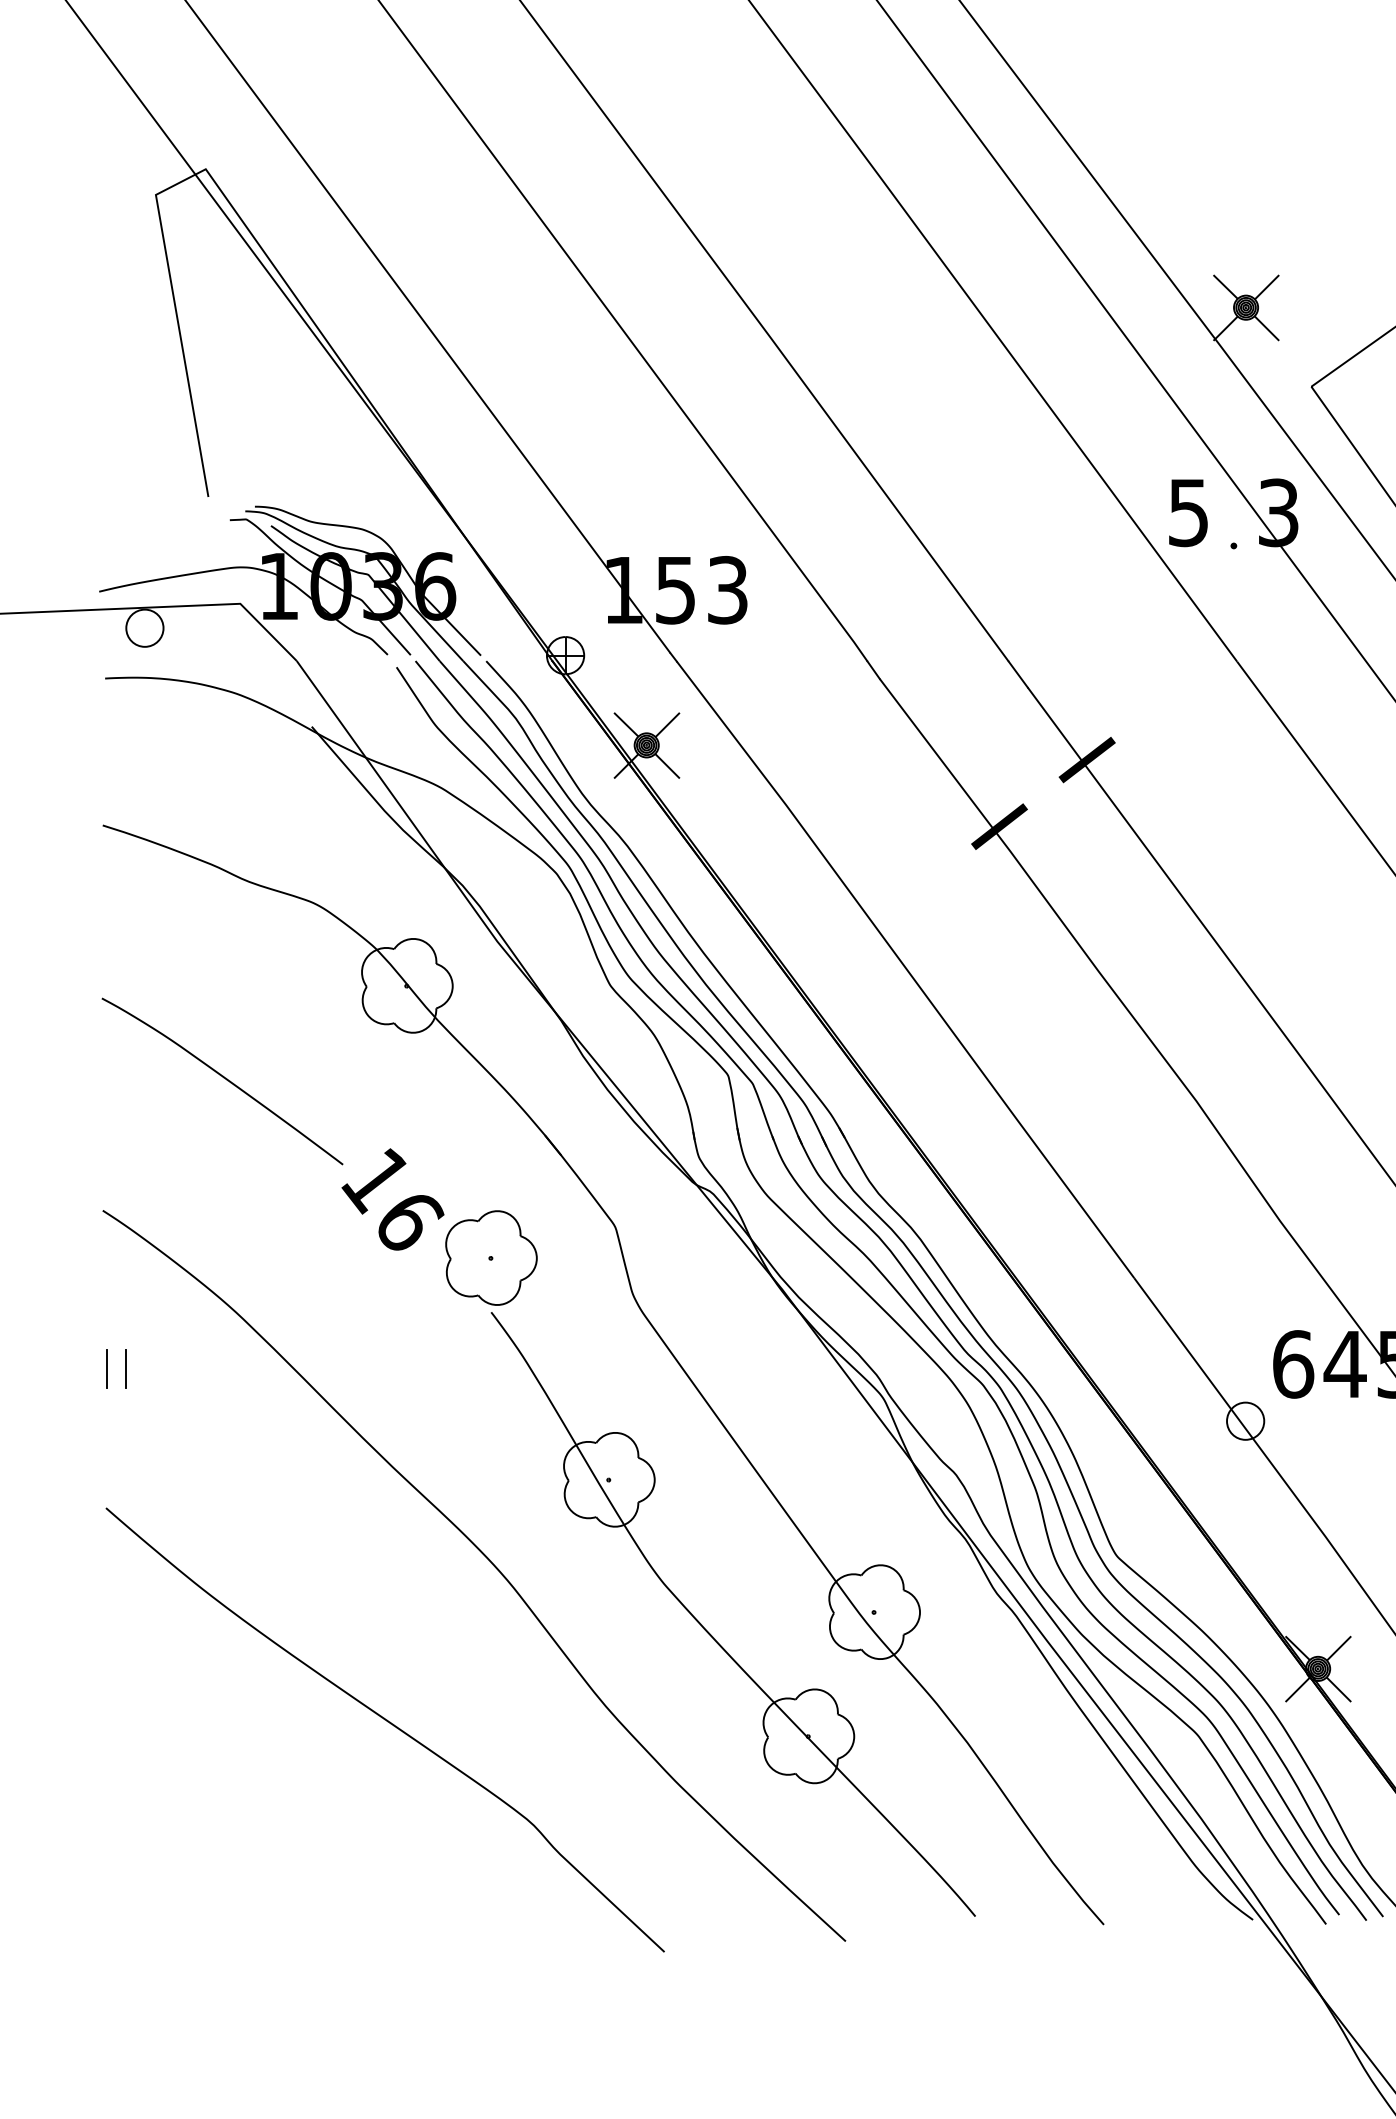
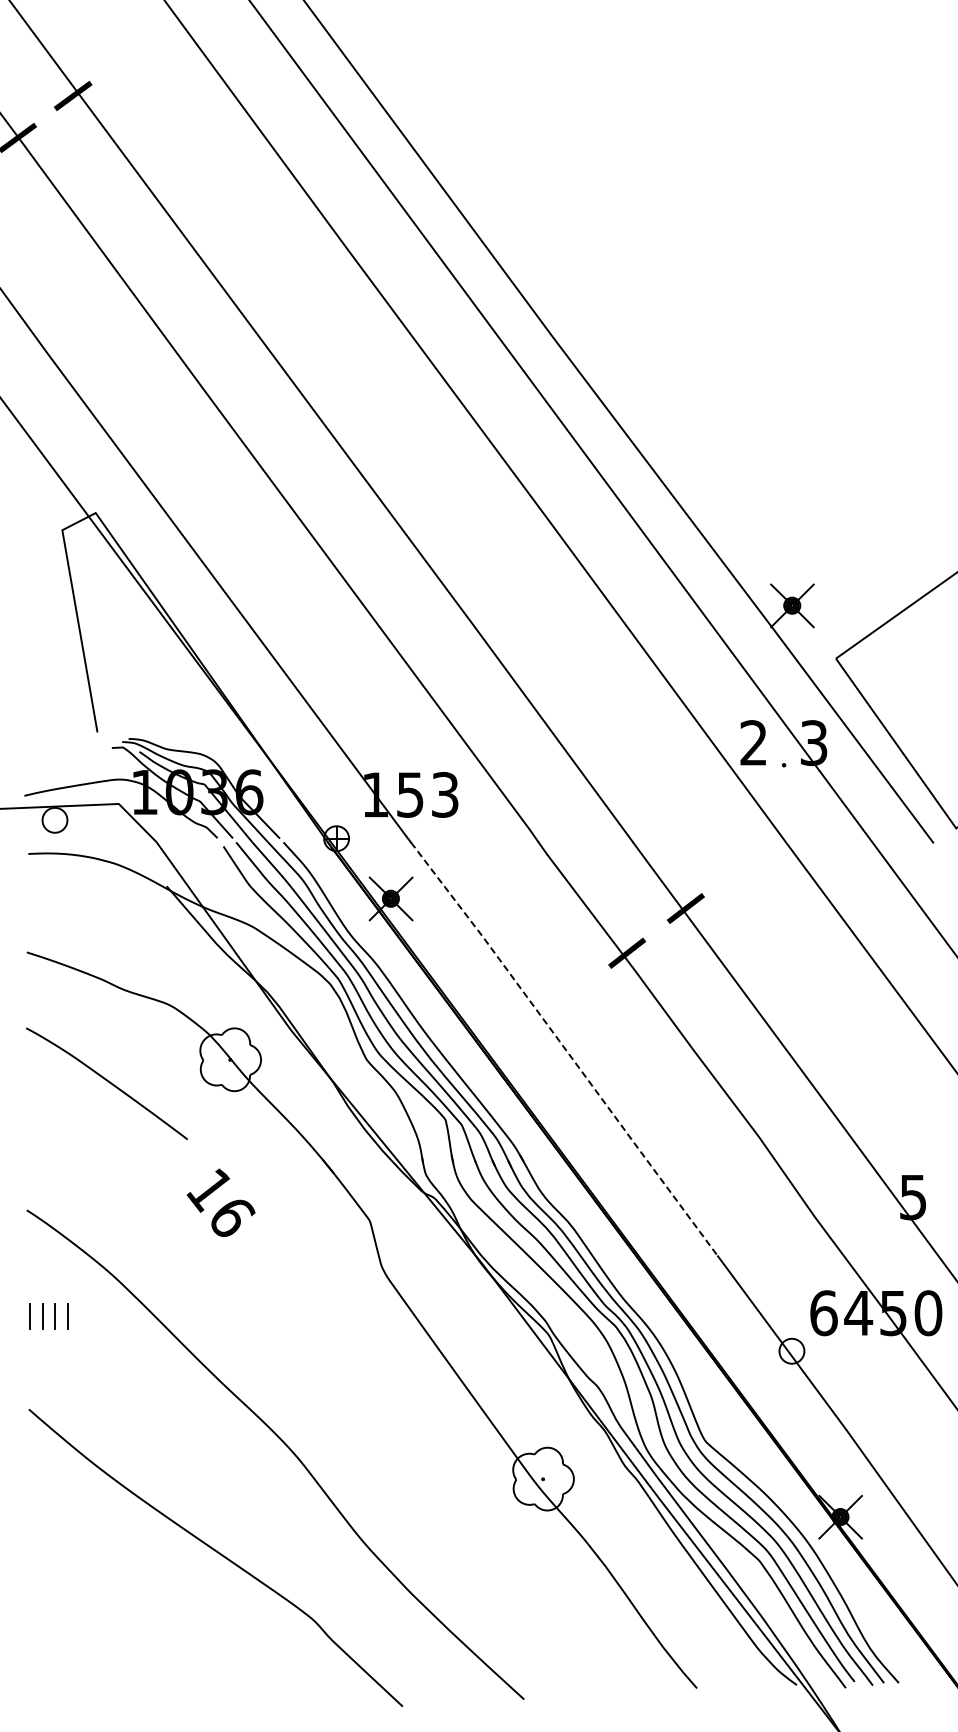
text: (1188, 511) -> (753, 742), 5 -> 2
line: (907, 969) -> (565, 1048), solid -> dashed
curve: (221, 1078) -> (106, 1081), moved
part: (154, 1369) -> (61, 1316), added
part: (677, 1596) -> (411, 1468), removed

